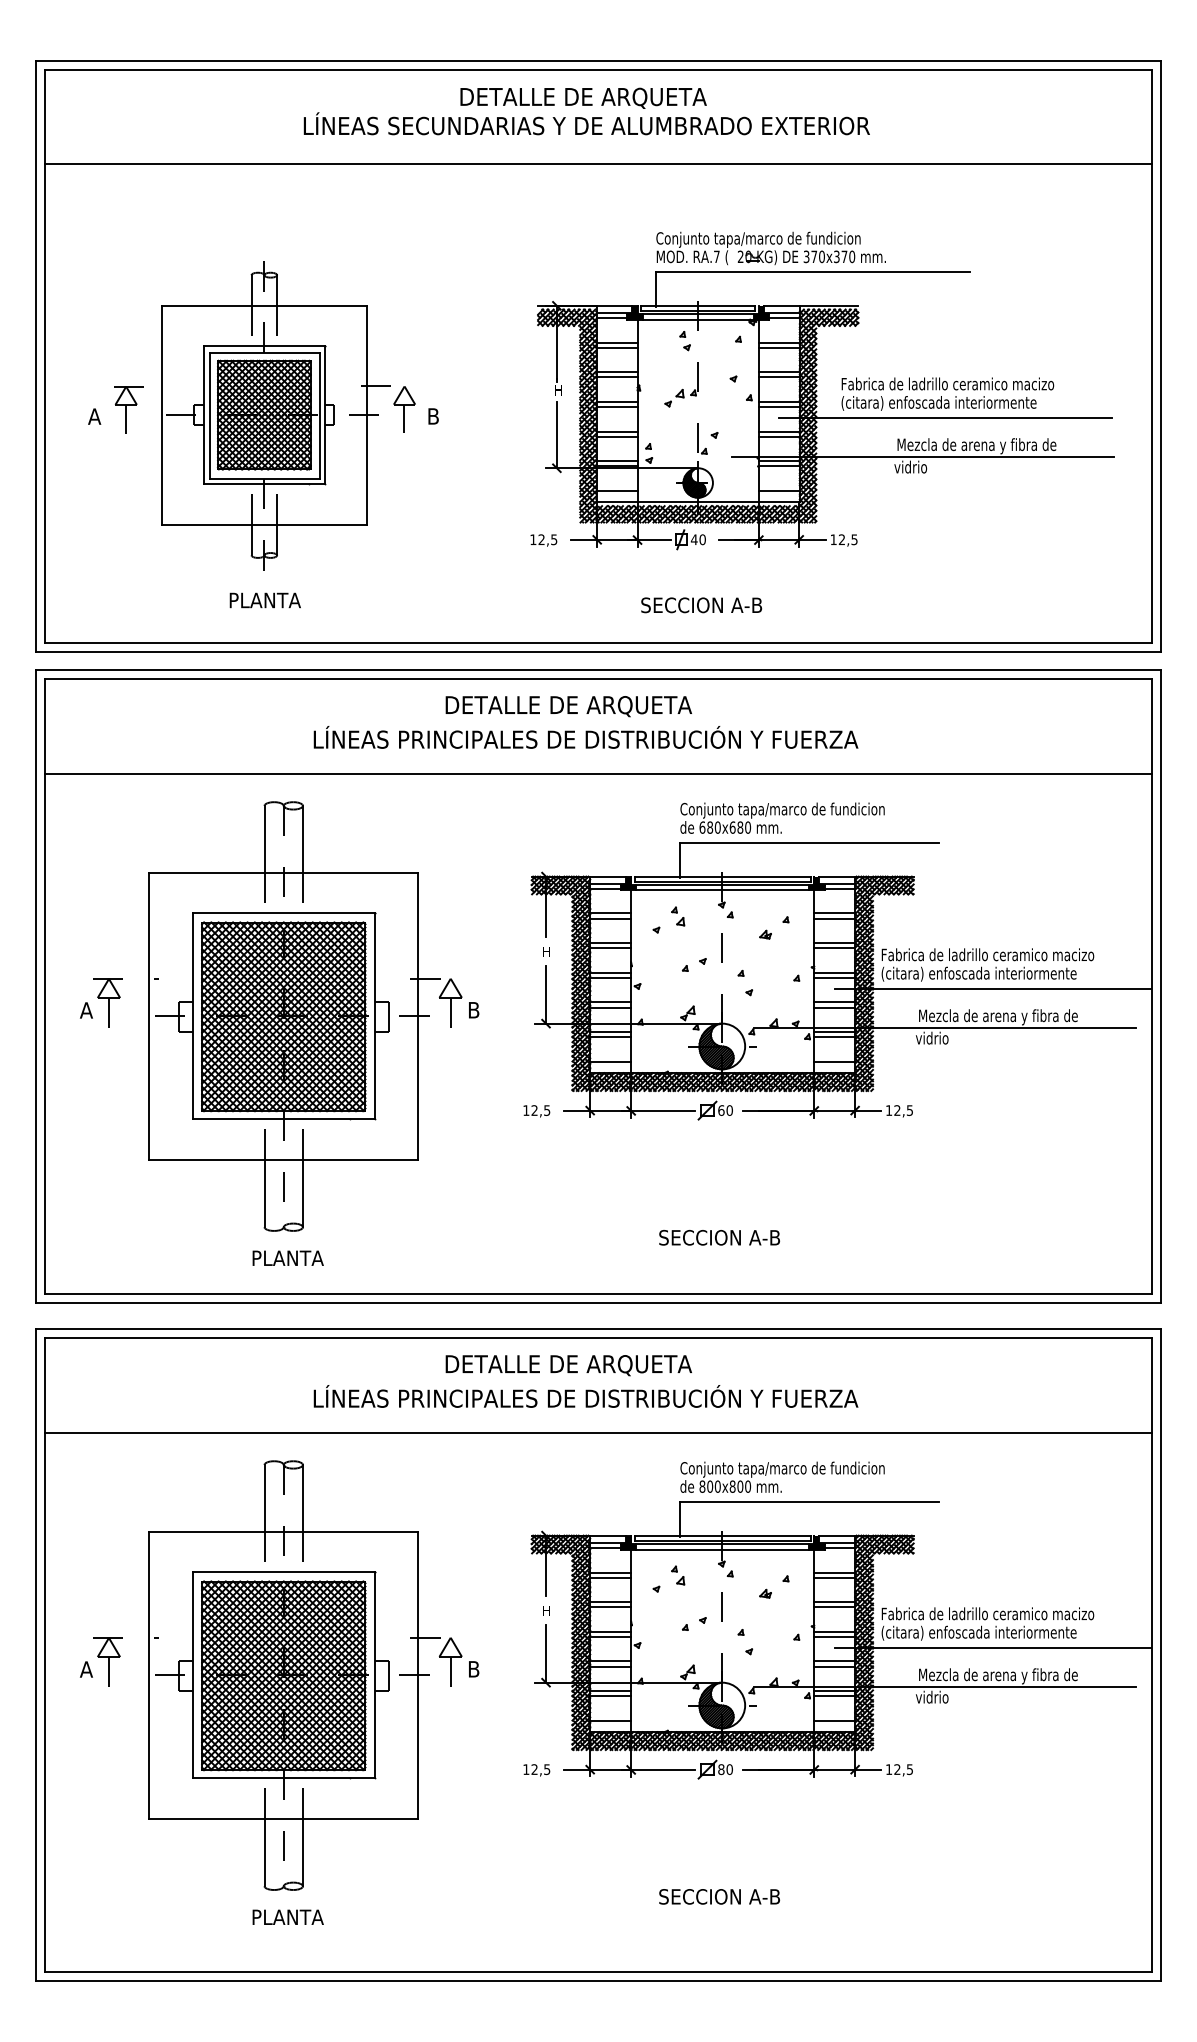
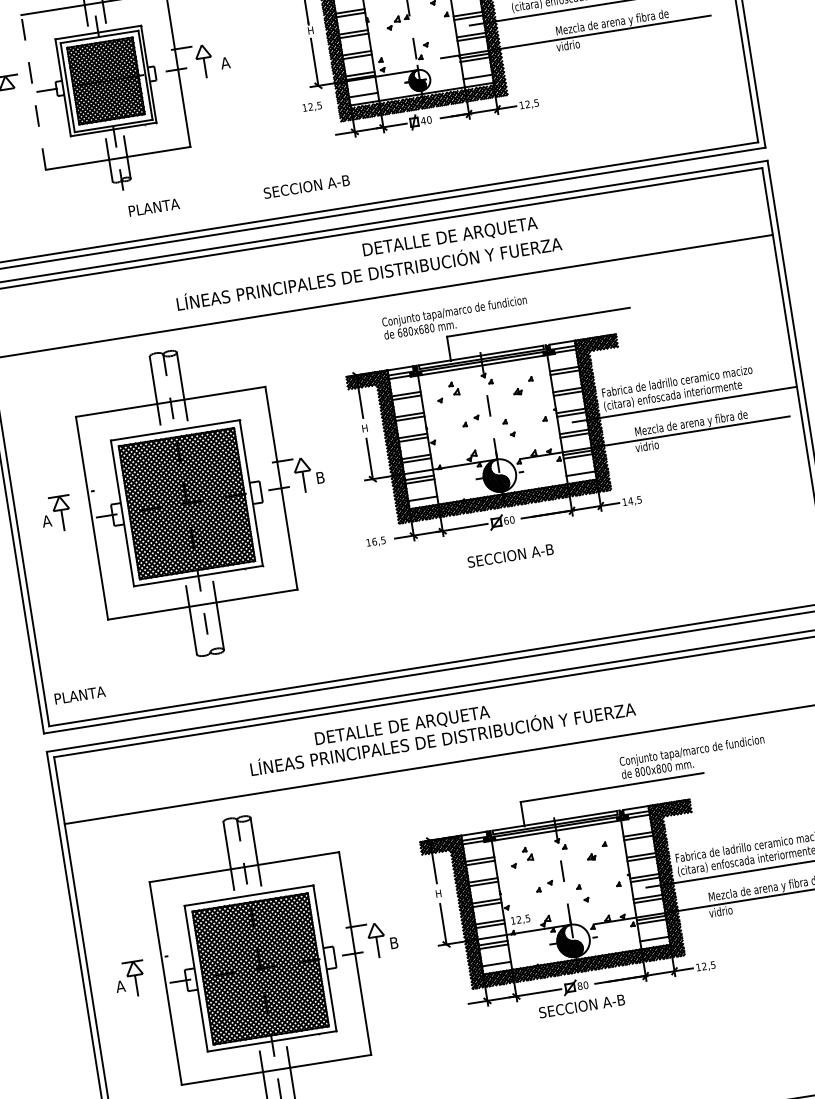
line: (161, 415) -> (33, 92), solid -> dashed
text: (432, 416) -> (224, 63), B -> A
line: (126, 418) -> (9, 98), removed
text: (543, 540) -> (312, 107), moved
text: (264, 600) -> (153, 207), moved
text: (701, 605) -> (306, 187), moved
text: (568, 706) -> (449, 237), moved
text: (782, 817) -> (455, 316), moved
text: (534, 1110) -> (374, 541), 12,5 -> 16,5
text: (897, 1110) -> (630, 501), 12,5 -> 14,5
text: (719, 1237) -> (510, 555), moved
text: (287, 1257) -> (79, 694), moved
text: (568, 1365) -> (402, 726), moved
text: (782, 1476) -> (692, 756), moved
text: (536, 1770) -> (520, 920), moved
text: (719, 1896) -> (581, 1006), moved

